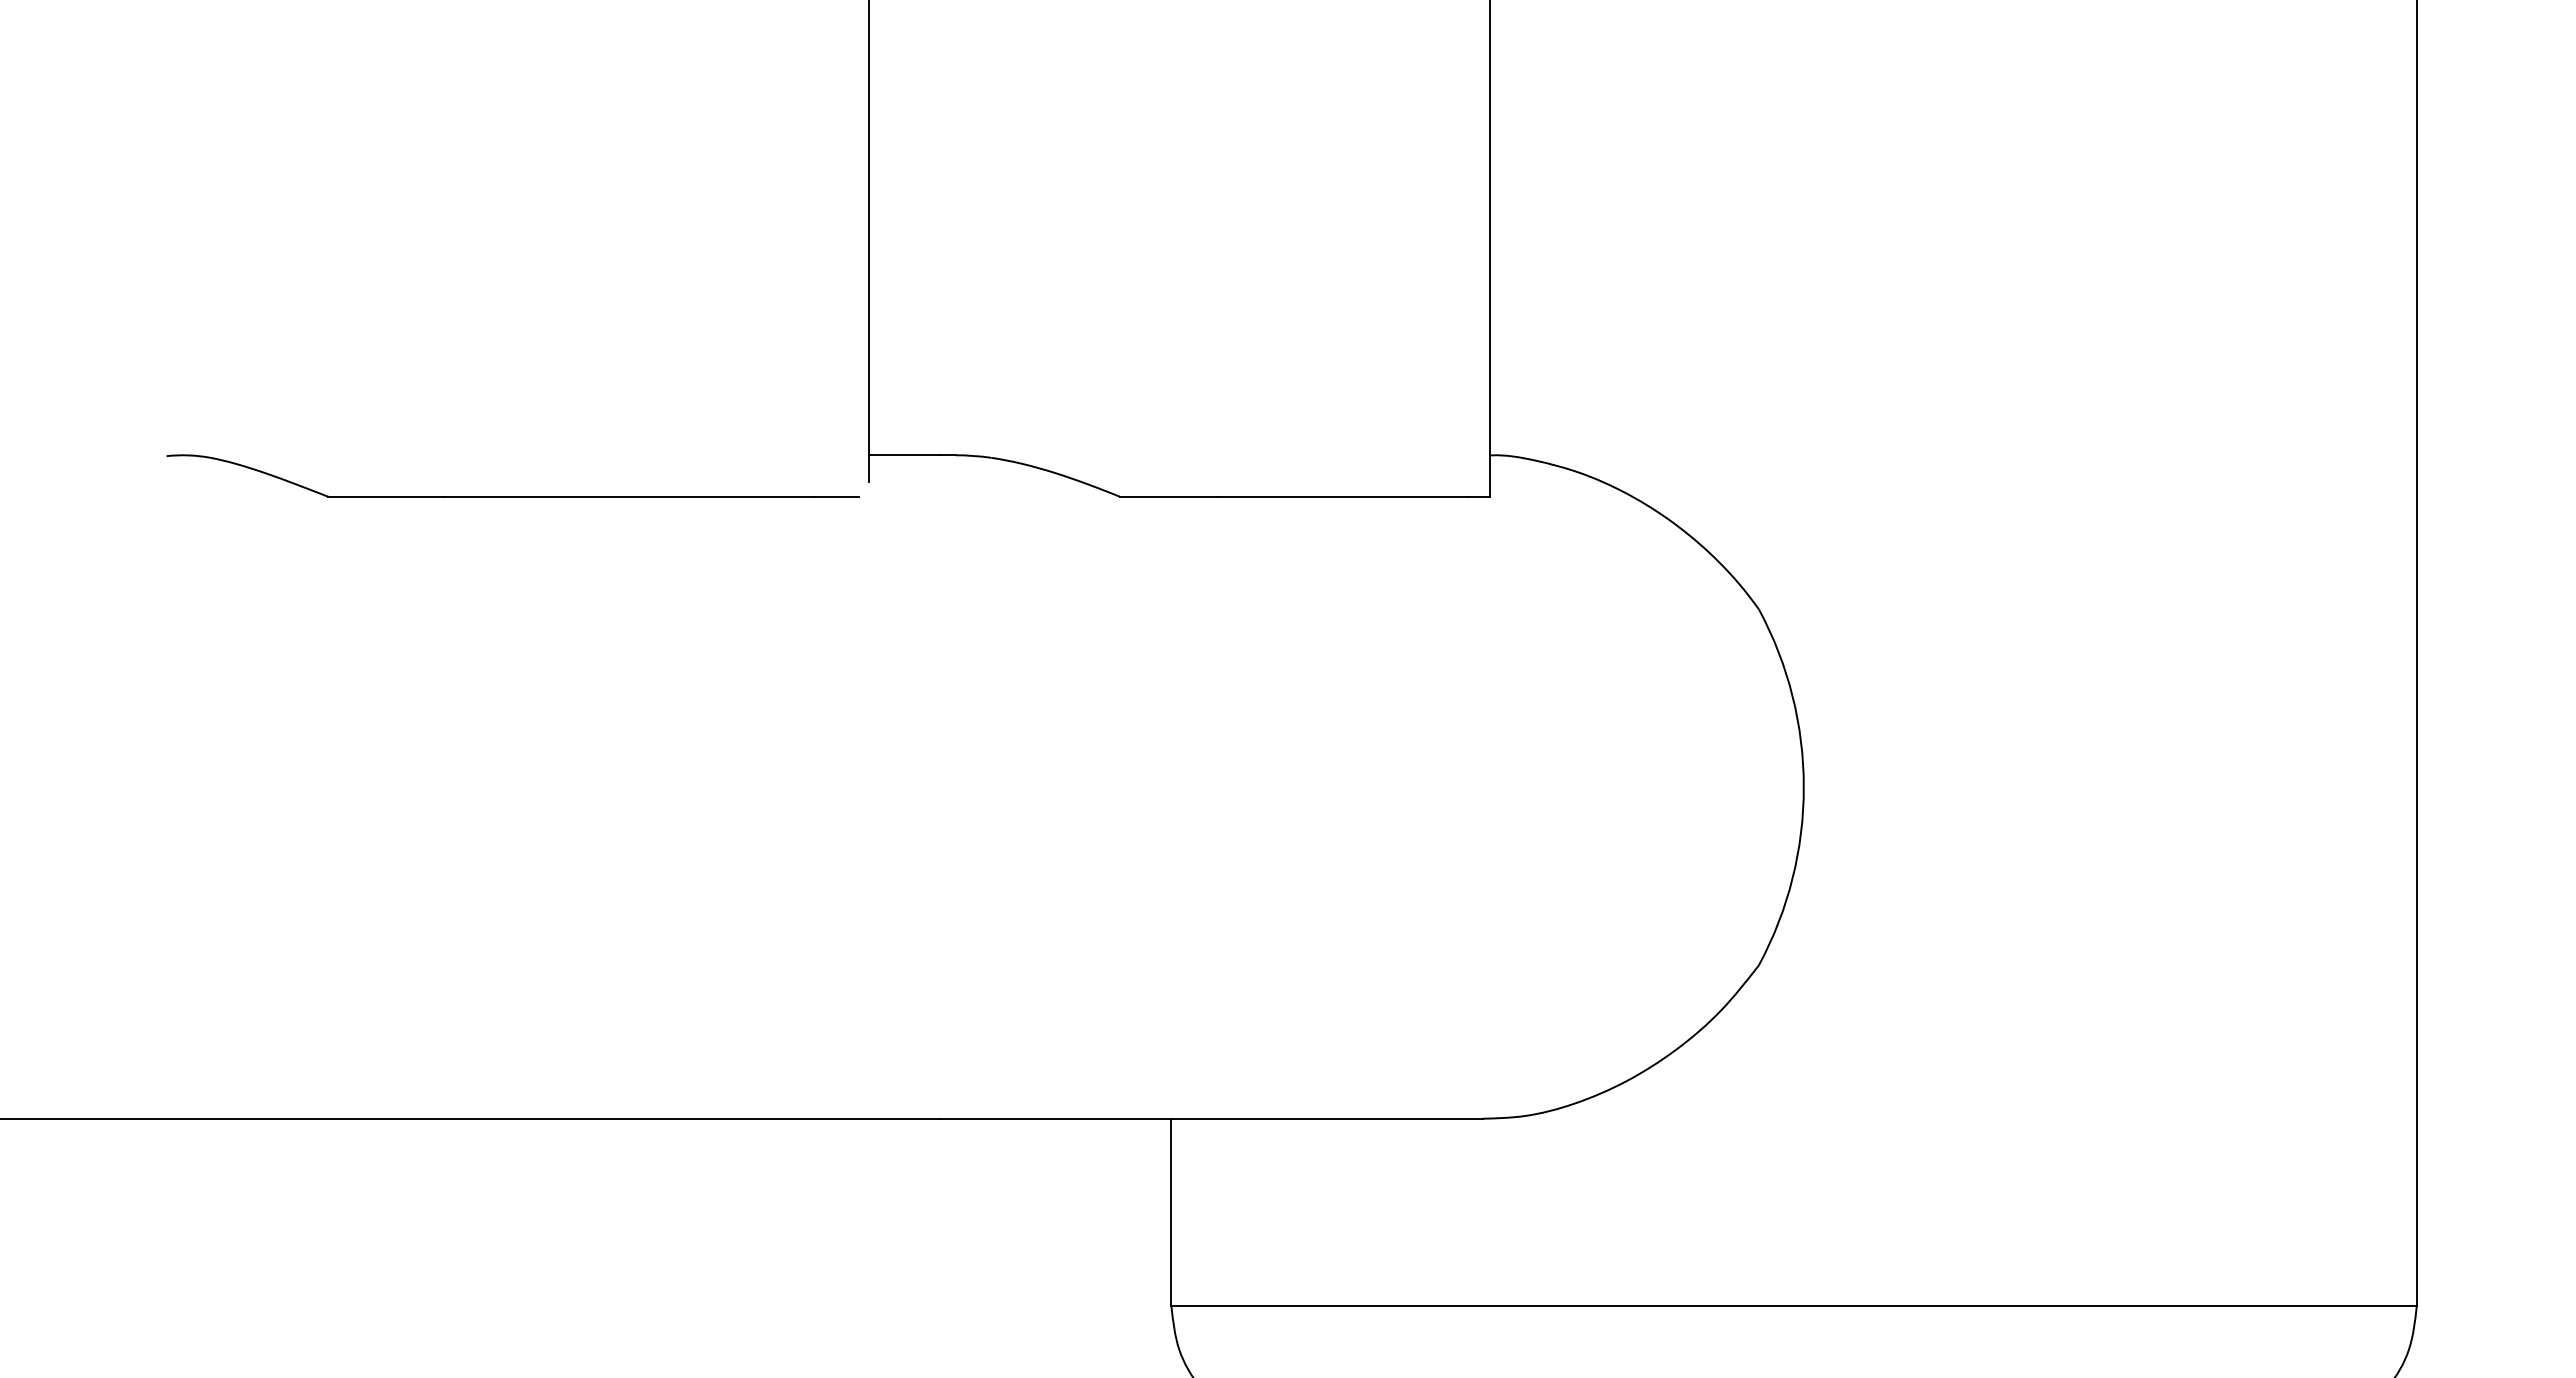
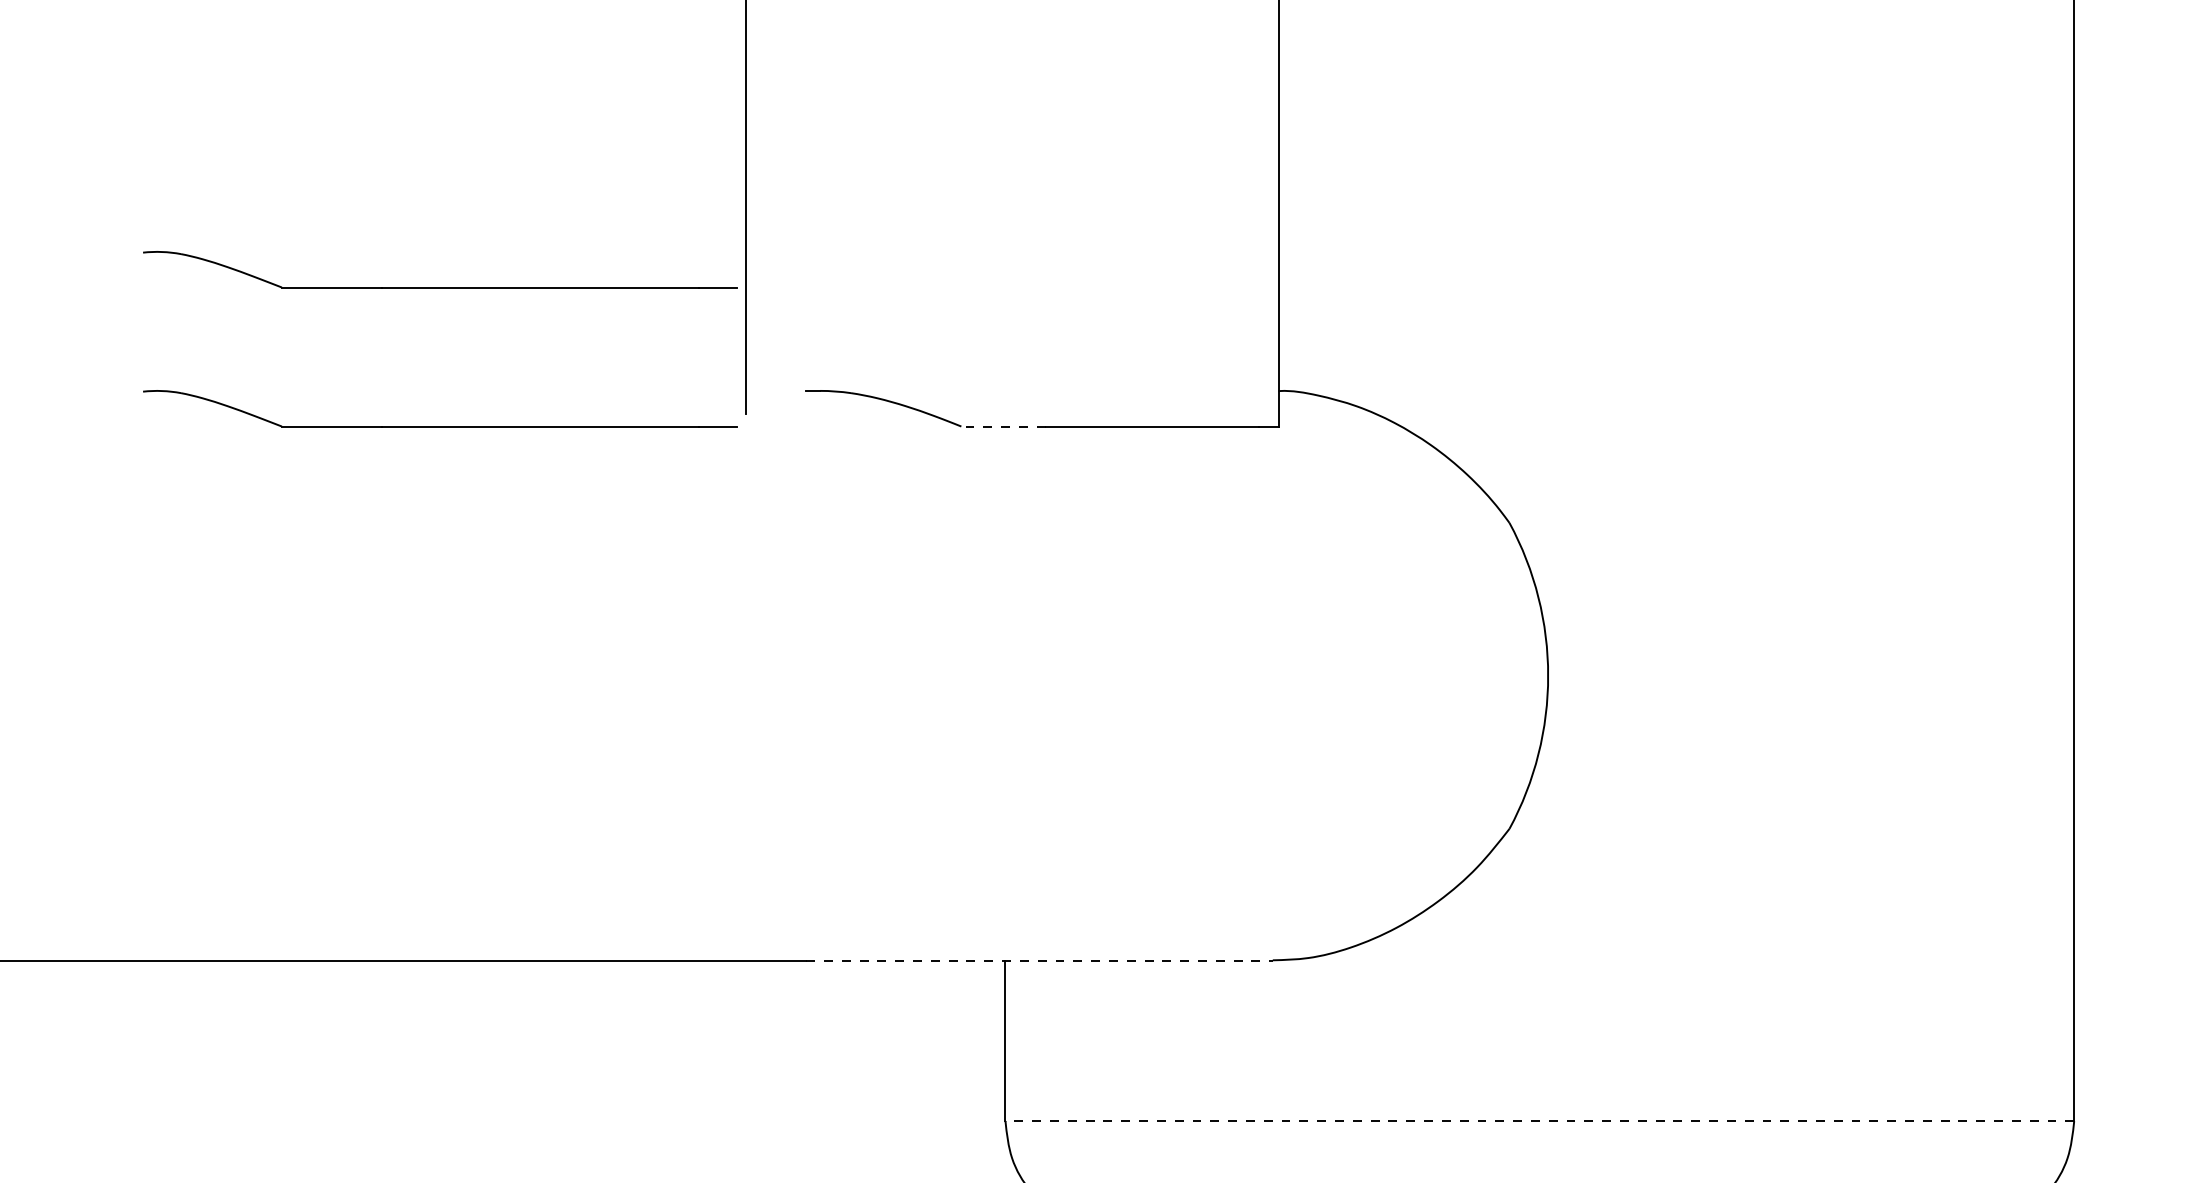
part: (512, 334) -> (439, 287), added
line: (903, 455) -> (775, 391), removed
line: (1168, 496) -> (1002, 426), solid -> dashed
line: (1210, 1119) -> (1038, 960), solid -> dashed
line: (1794, 1306) -> (1540, 1121), solid -> dashed

